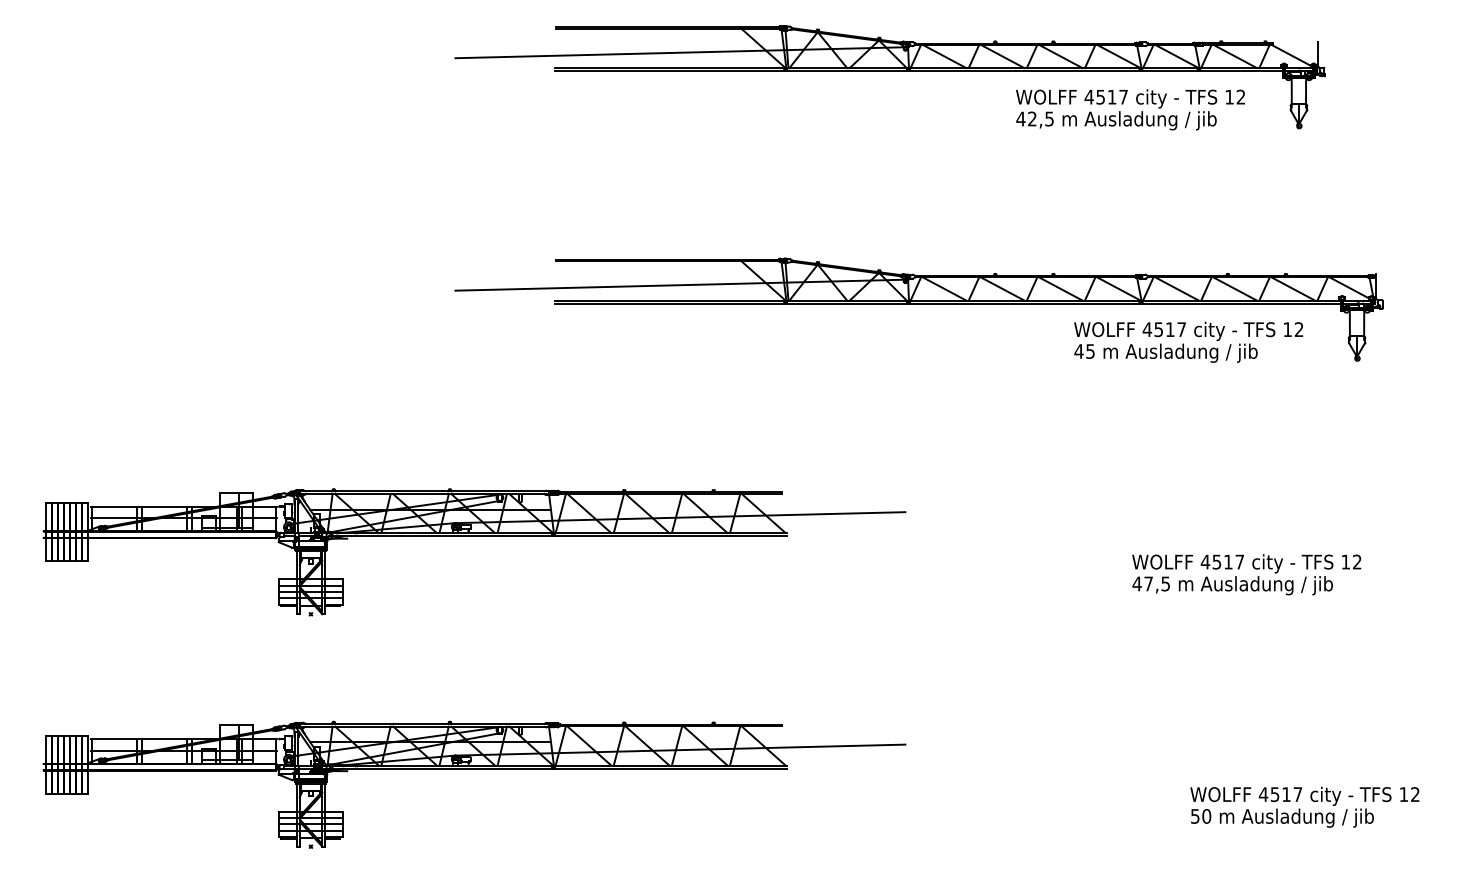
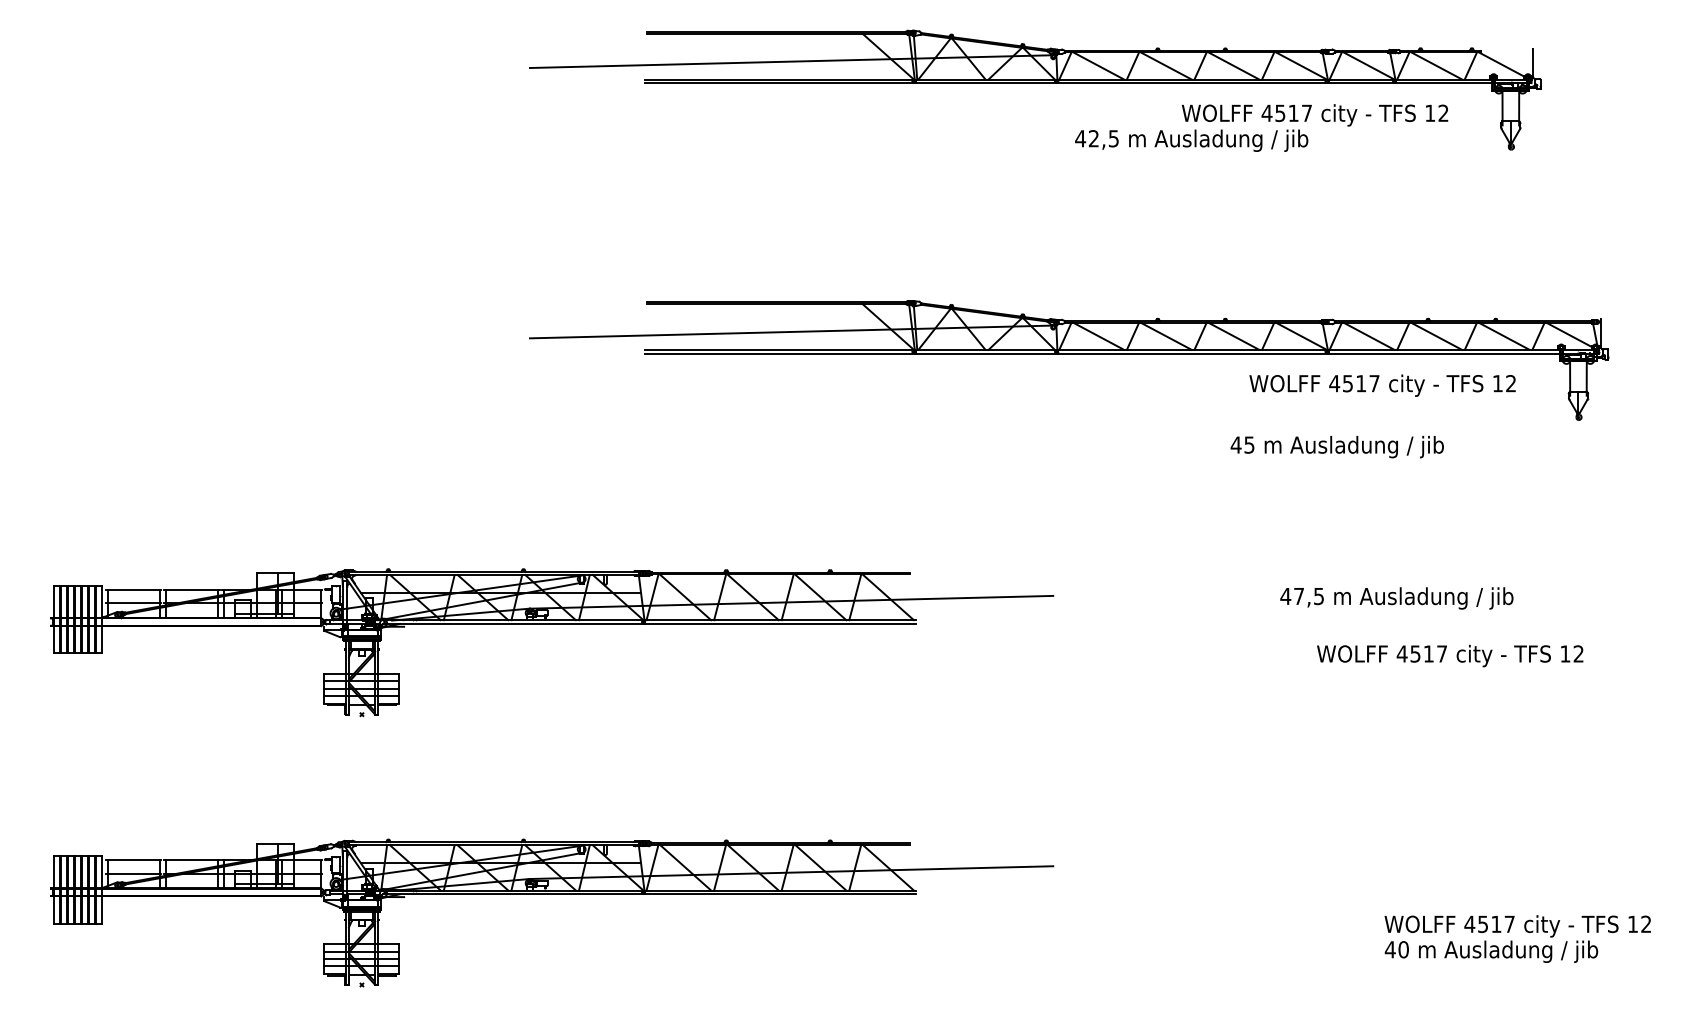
text: (1116, 120) -> (1191, 140), moved
text: (1165, 353) -> (1336, 447), moved
text: (1232, 585) -> (1396, 598), moved
text: (1194, 816) -> (1389, 949), 50 -> 40

